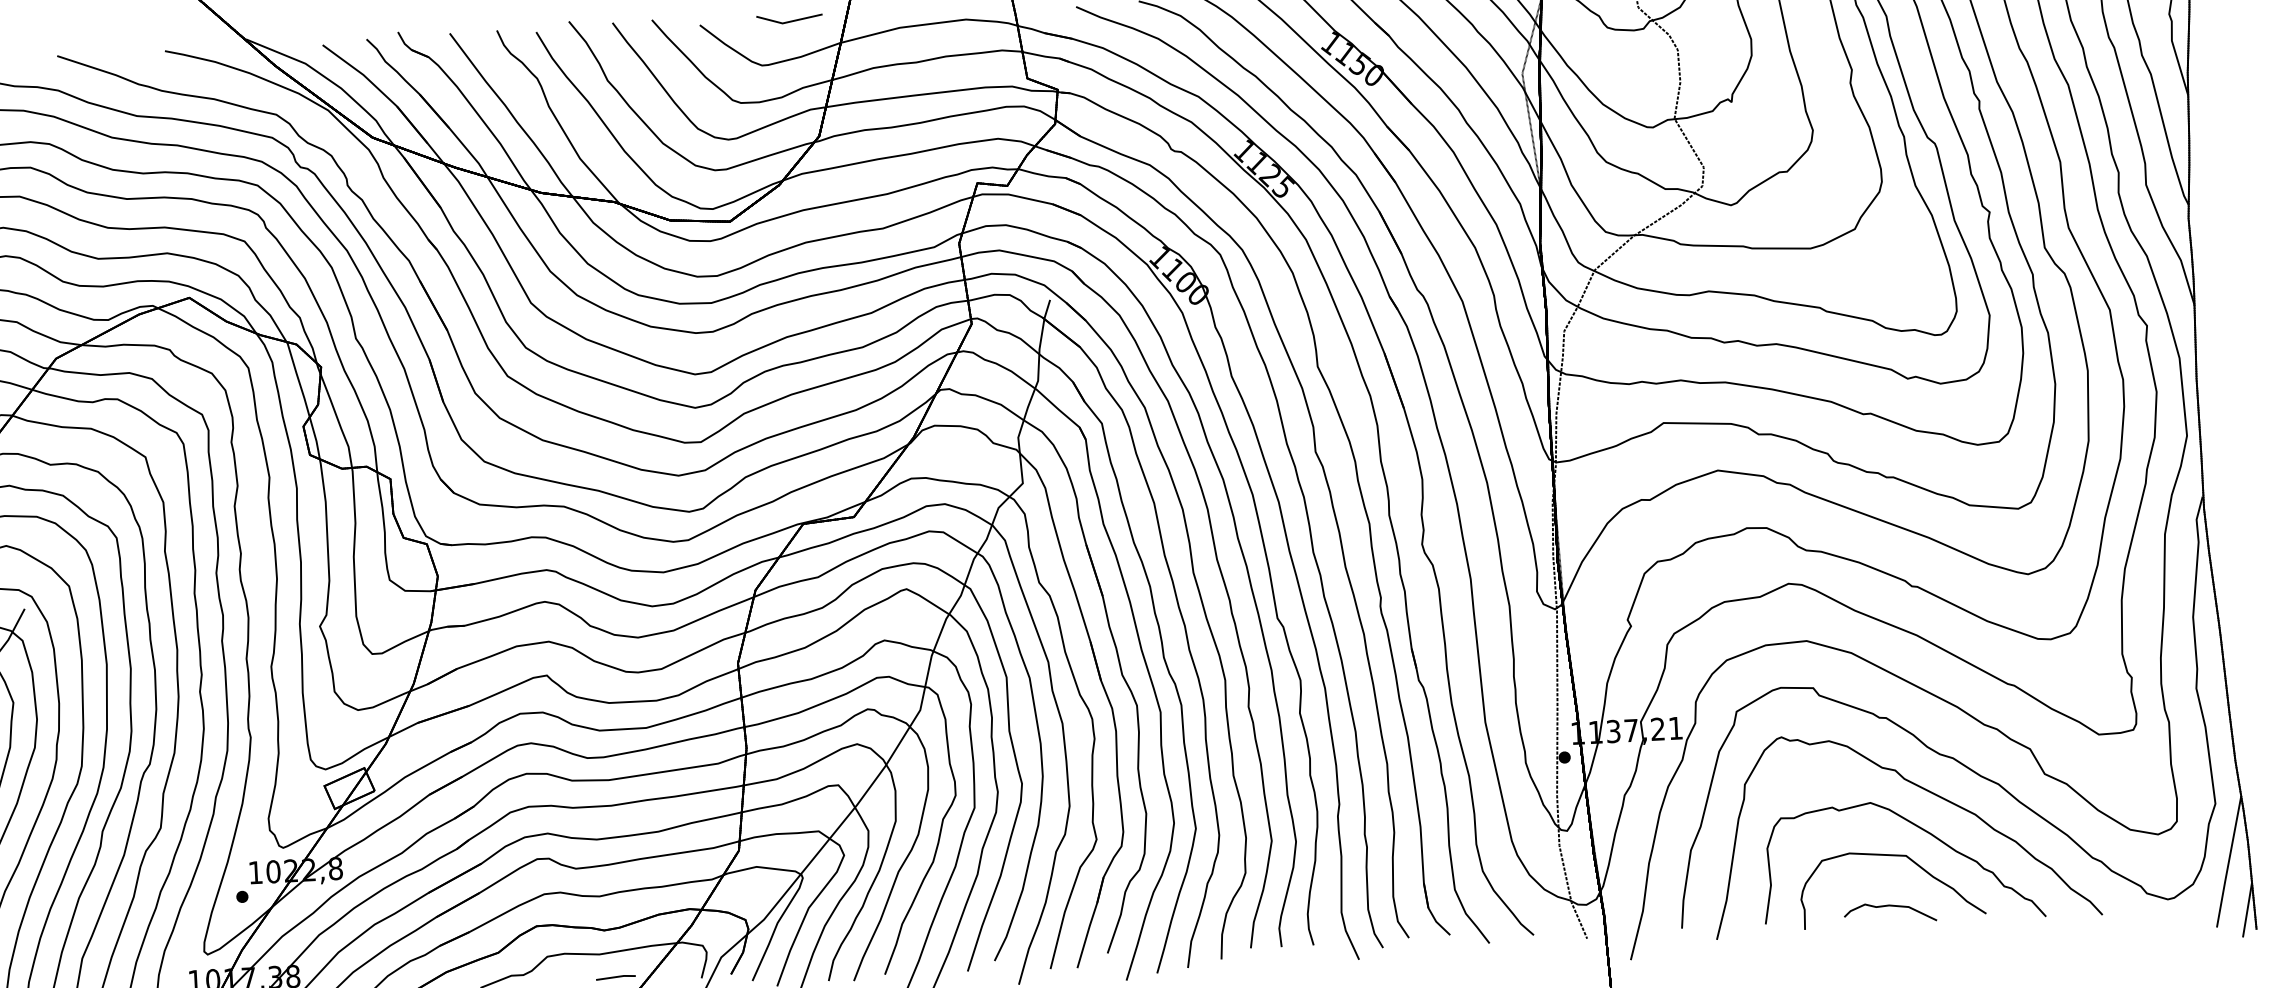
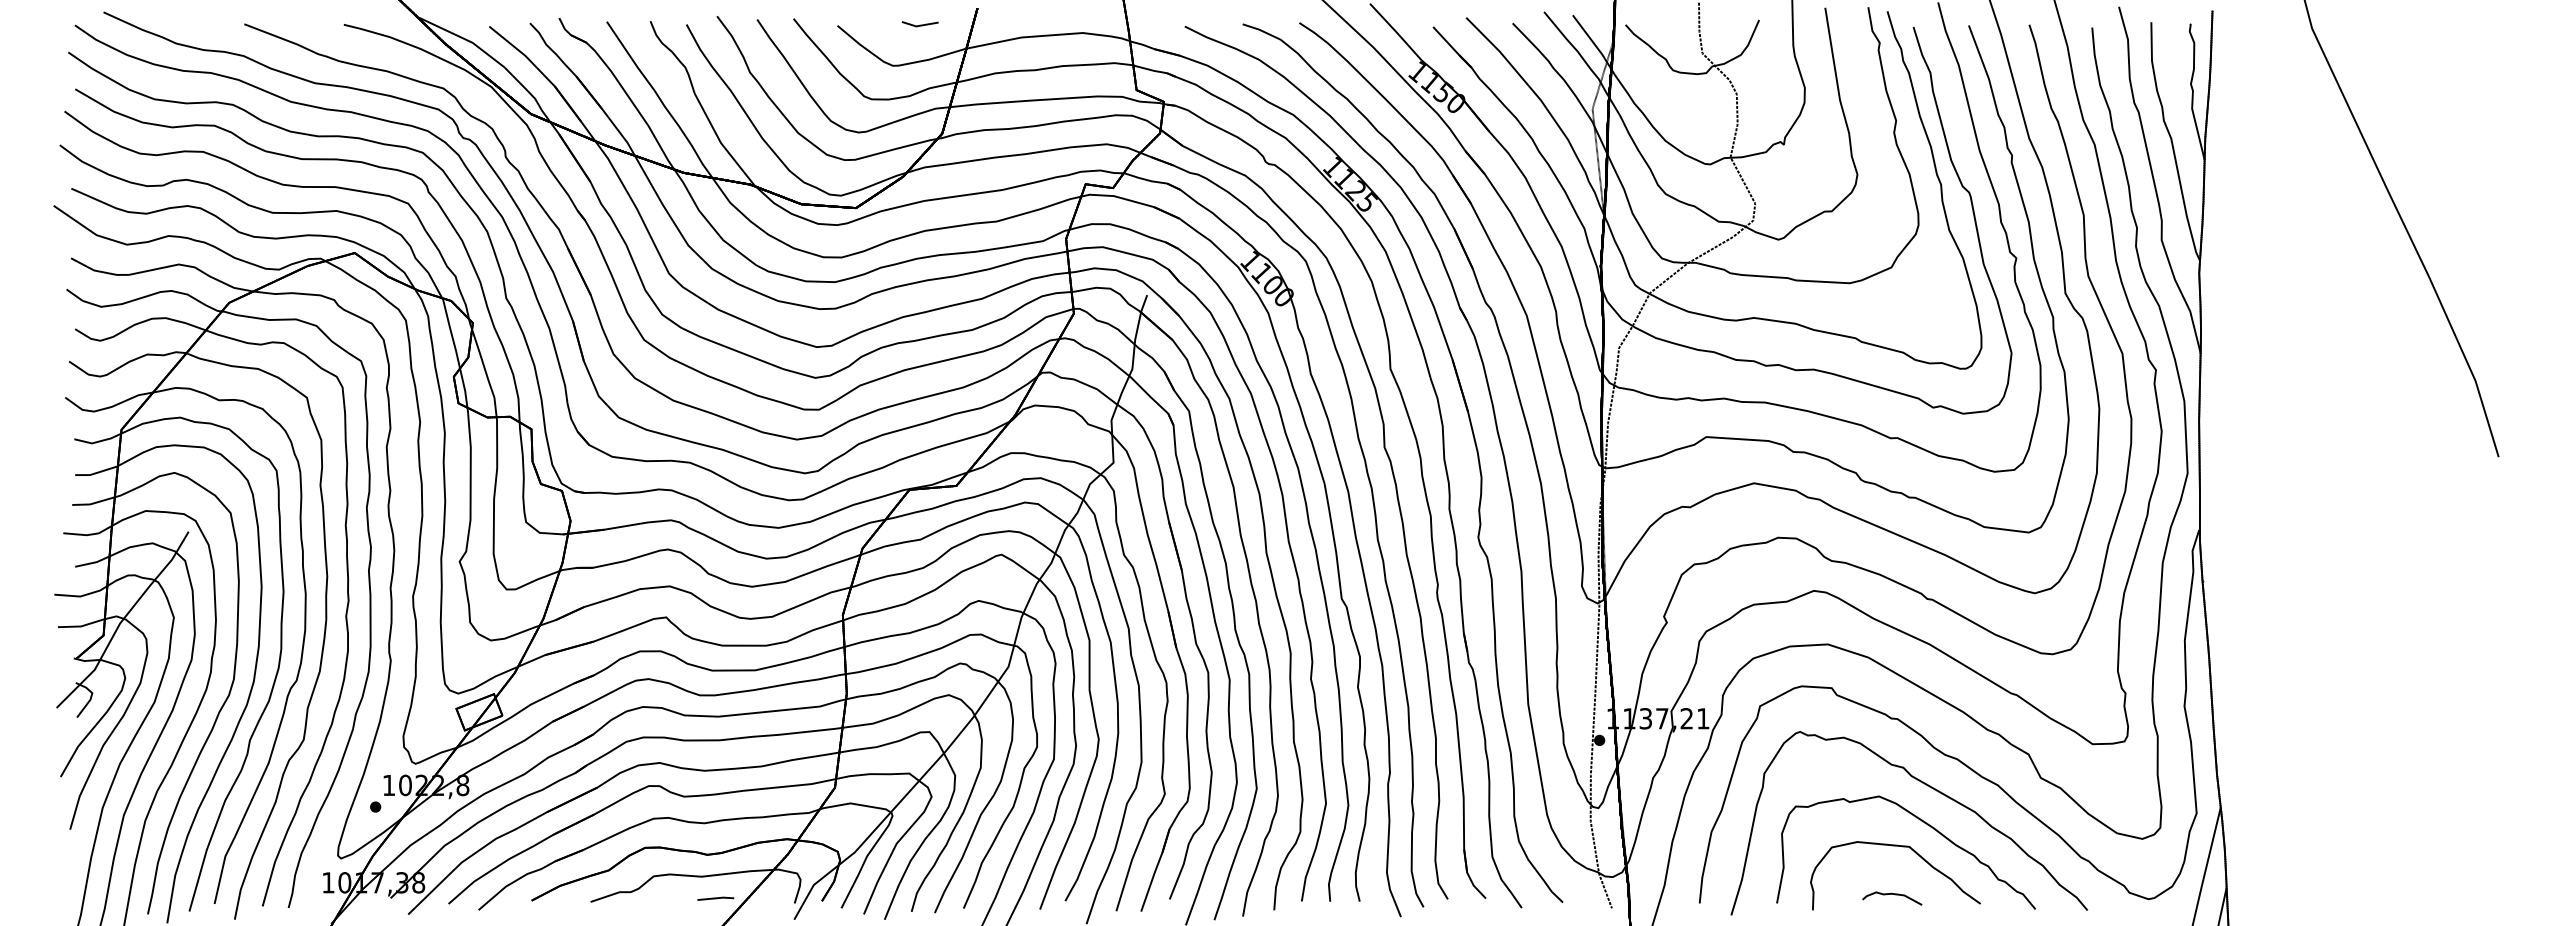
part: (788, 18) -> (919, 23), size x0.6
part: (1890, 912) -> (1892, 898), size x0.7

